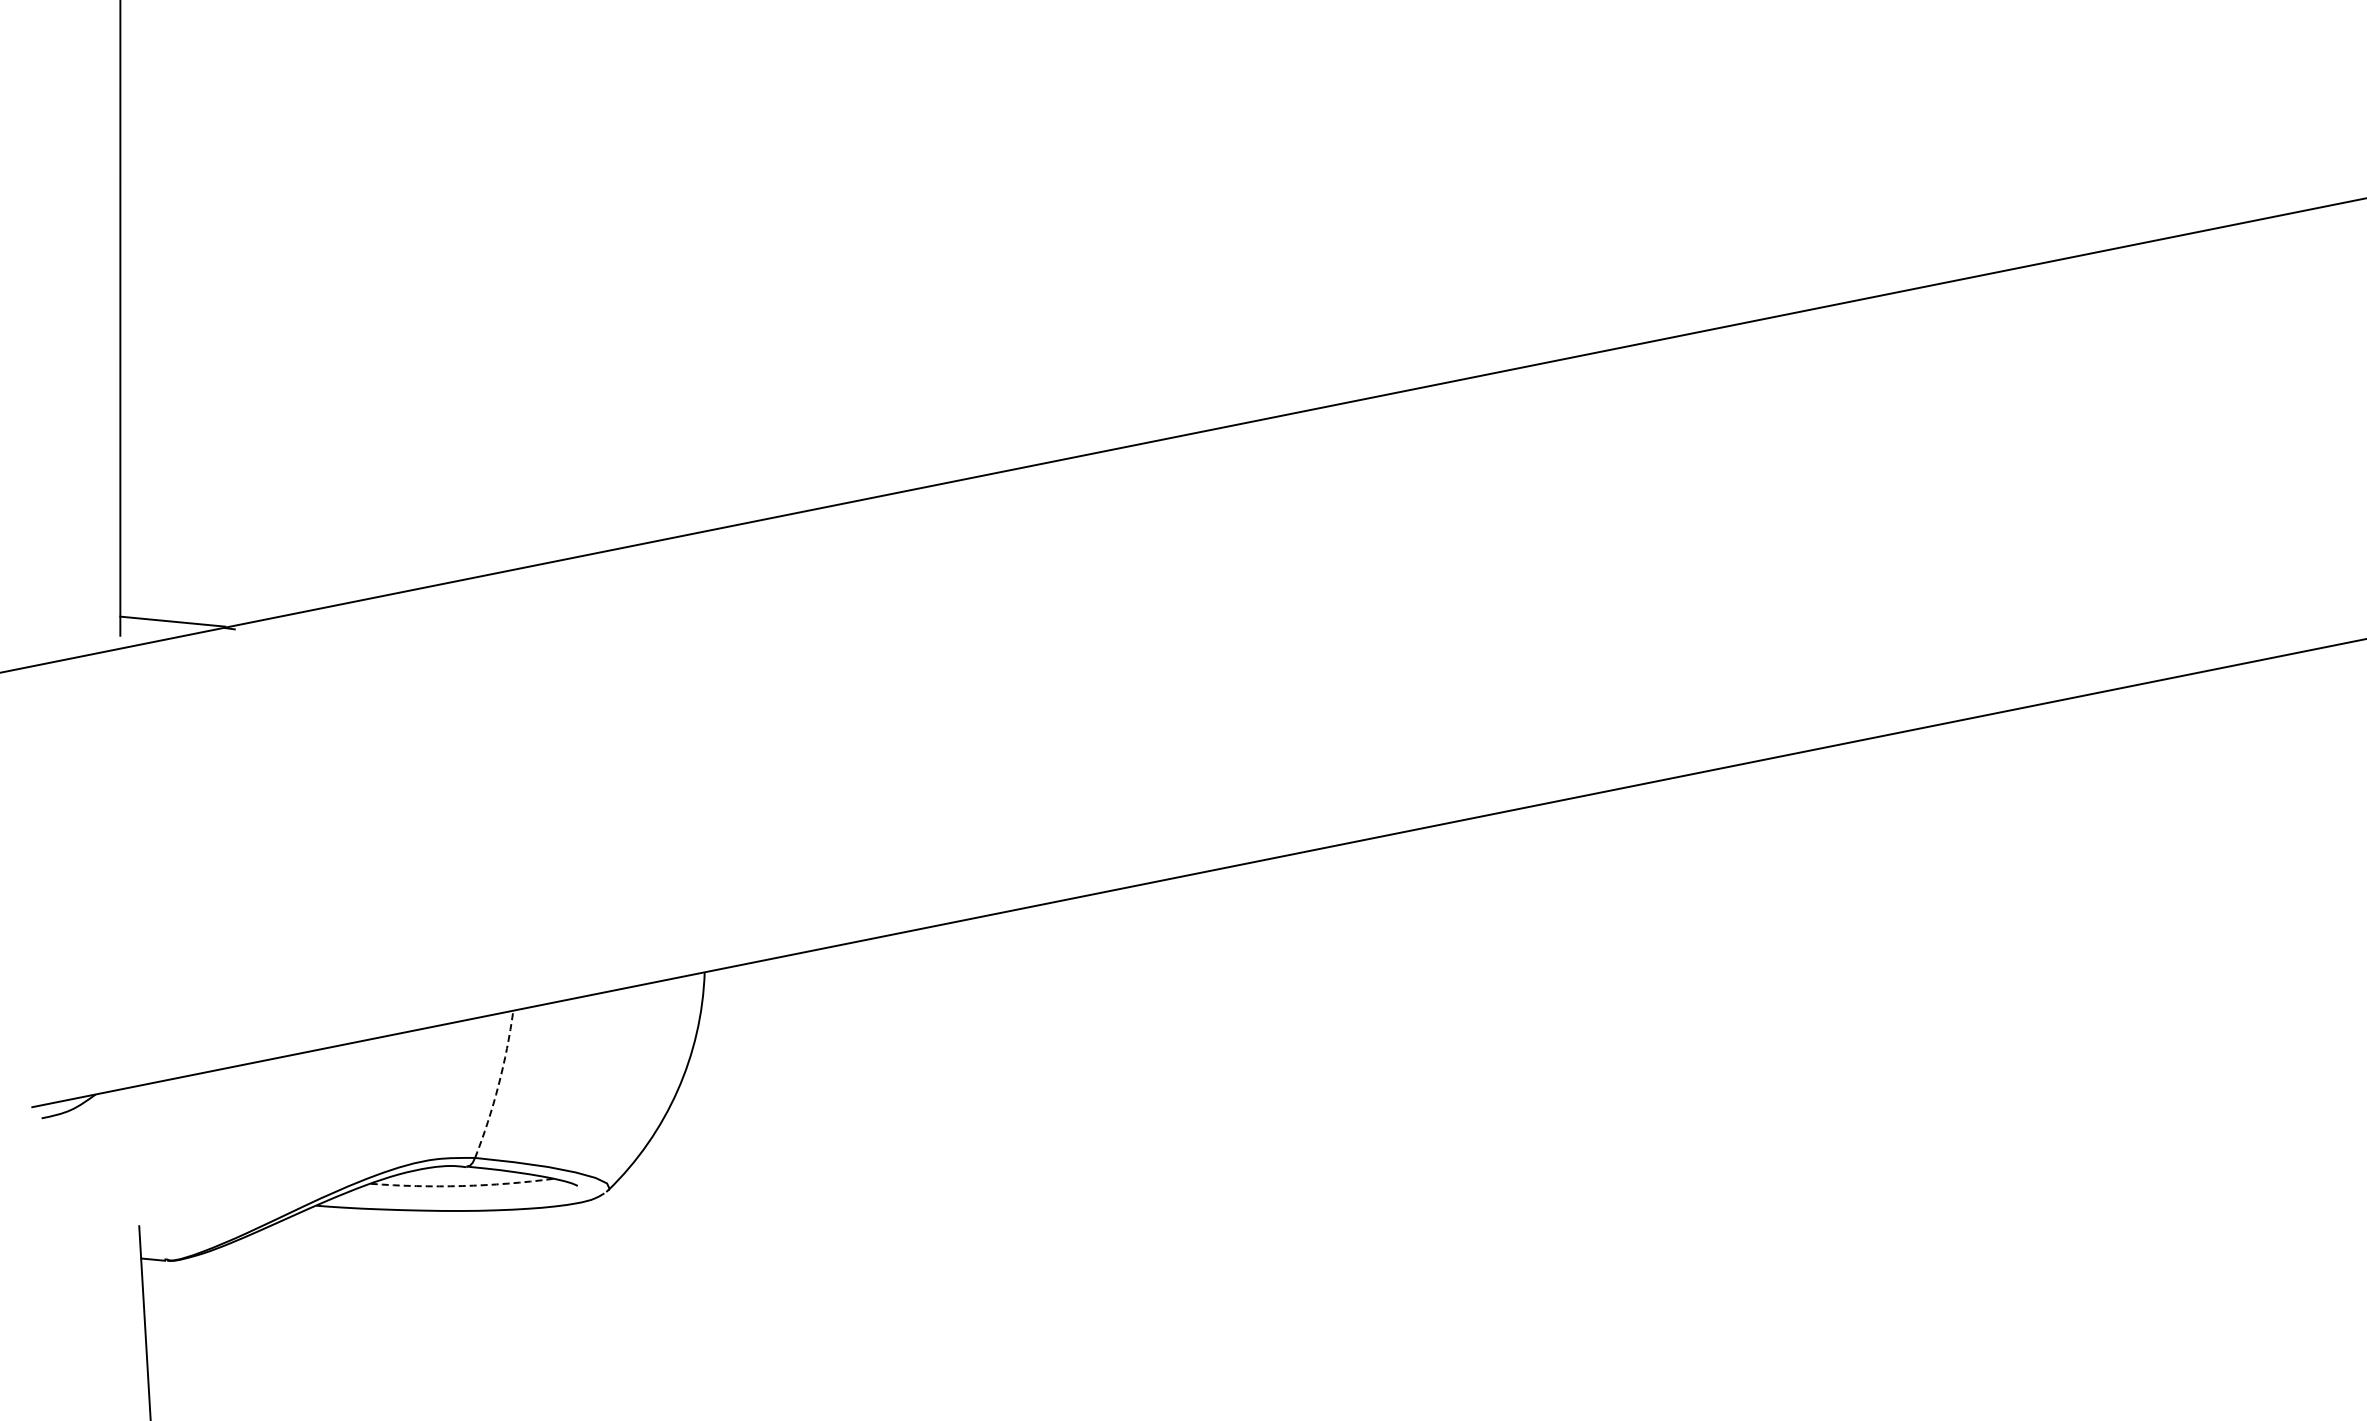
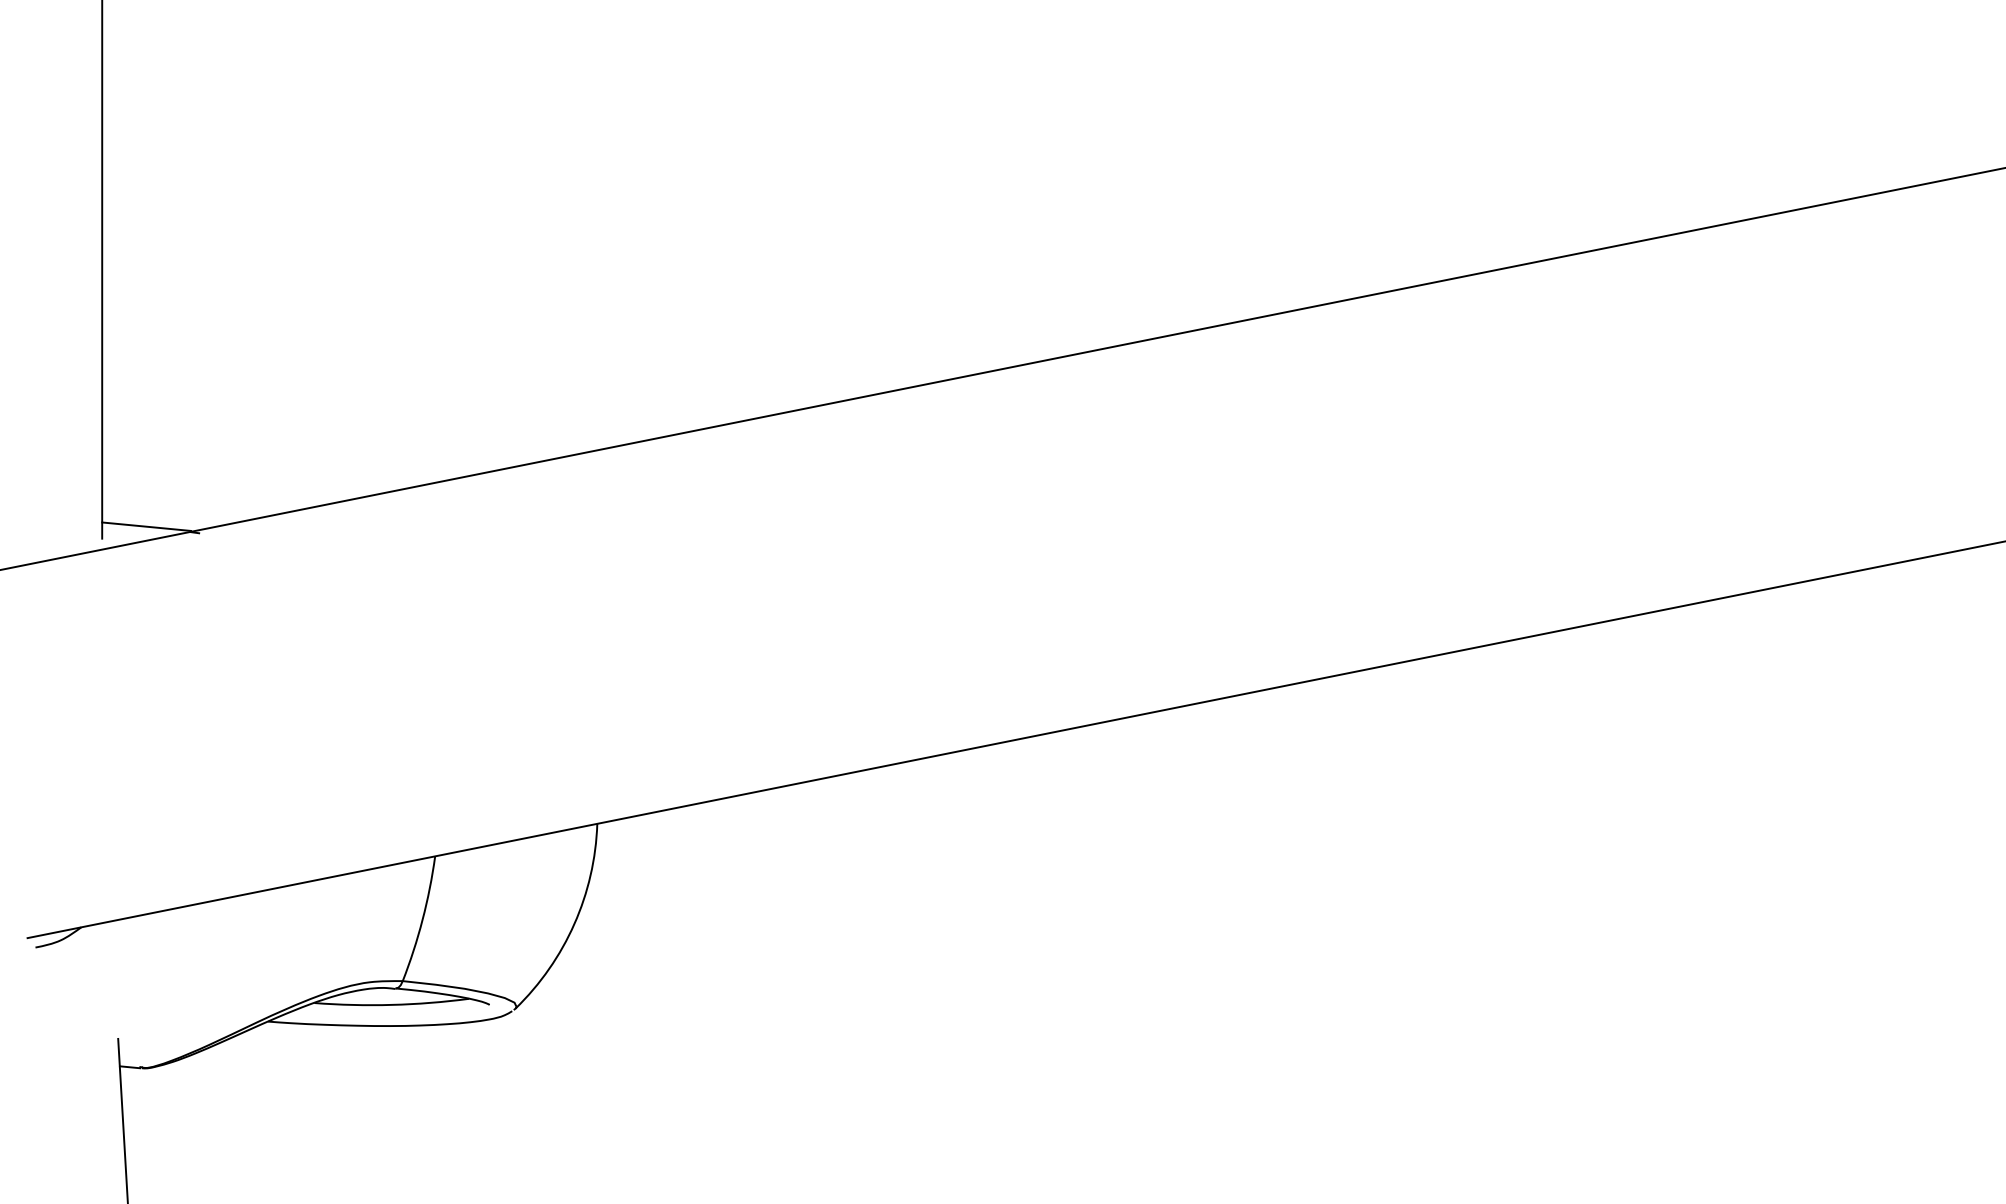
arc: (498, 1085) -> (422, 919), dashed -> solid
arc: (462, 1186) -> (392, 1005), dashed -> solid

